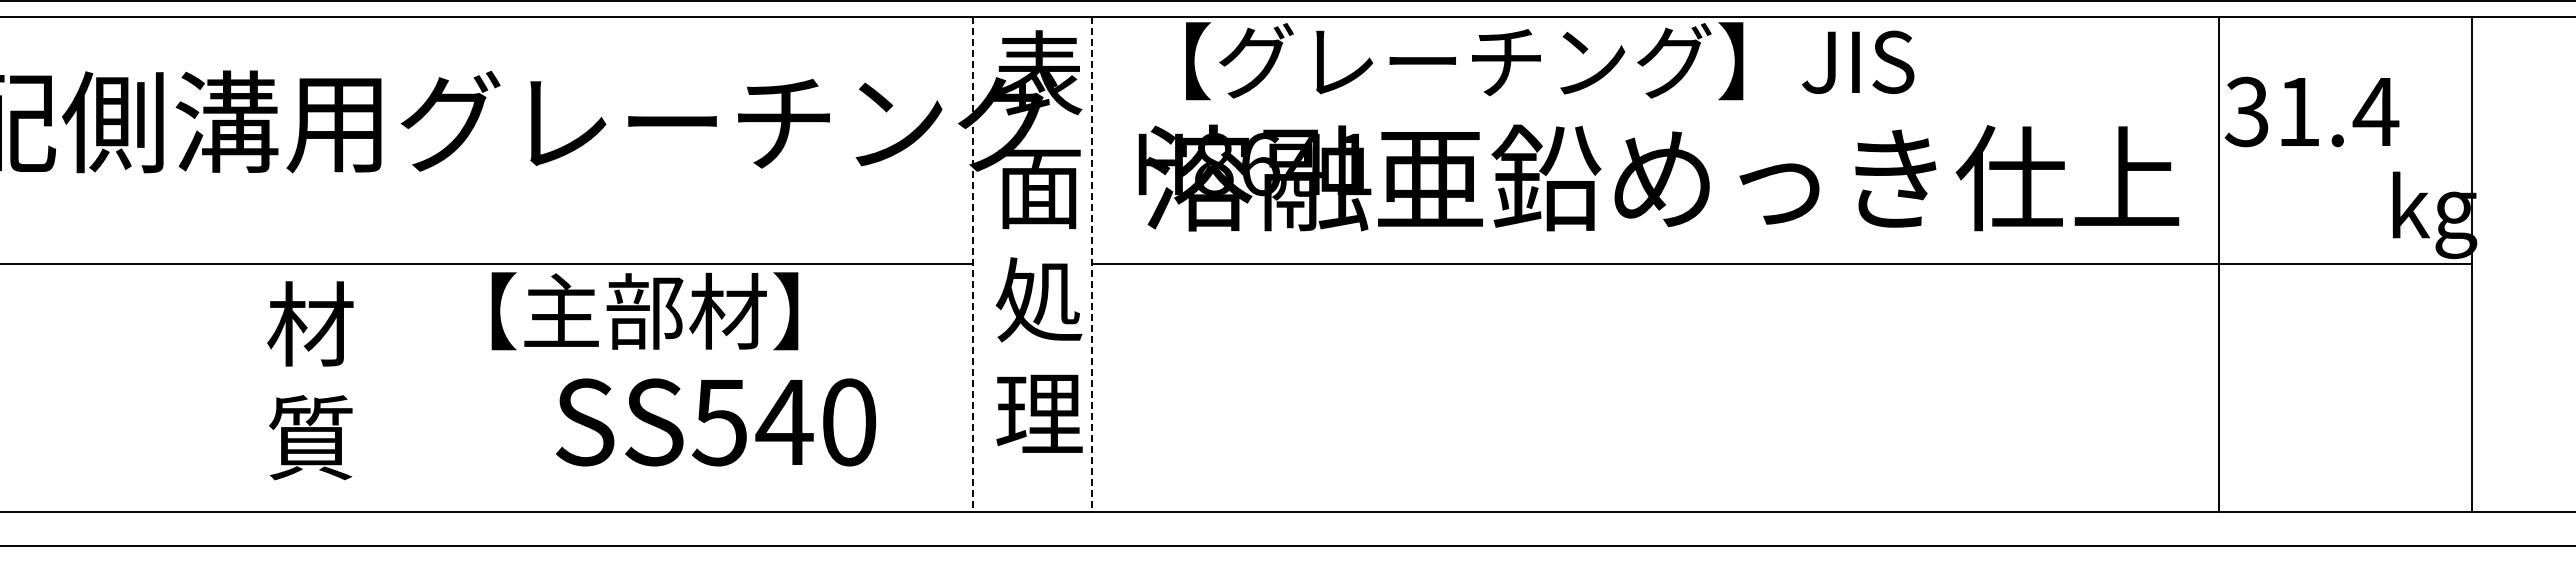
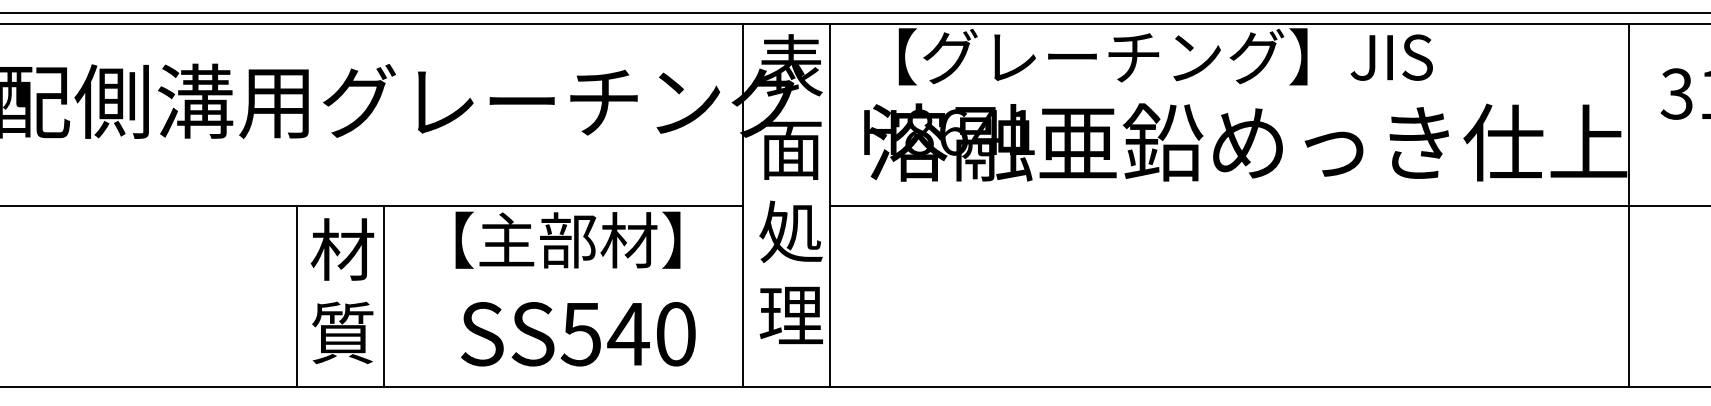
line: (973, 264) -> (742, 205), dashed -> solid
line: (1092, 264) -> (830, 205), dashed -> solid
line: (2218, 264) -> (1628, 205), moved
text: (644, 311) -> (567, 240), moved
text: (310, 380) -> (342, 291), moved
line: (365, 387) -> (297, 296), added
line: (484, 387) -> (384, 296), added
text: (715, 422) -> (577, 334), moved

